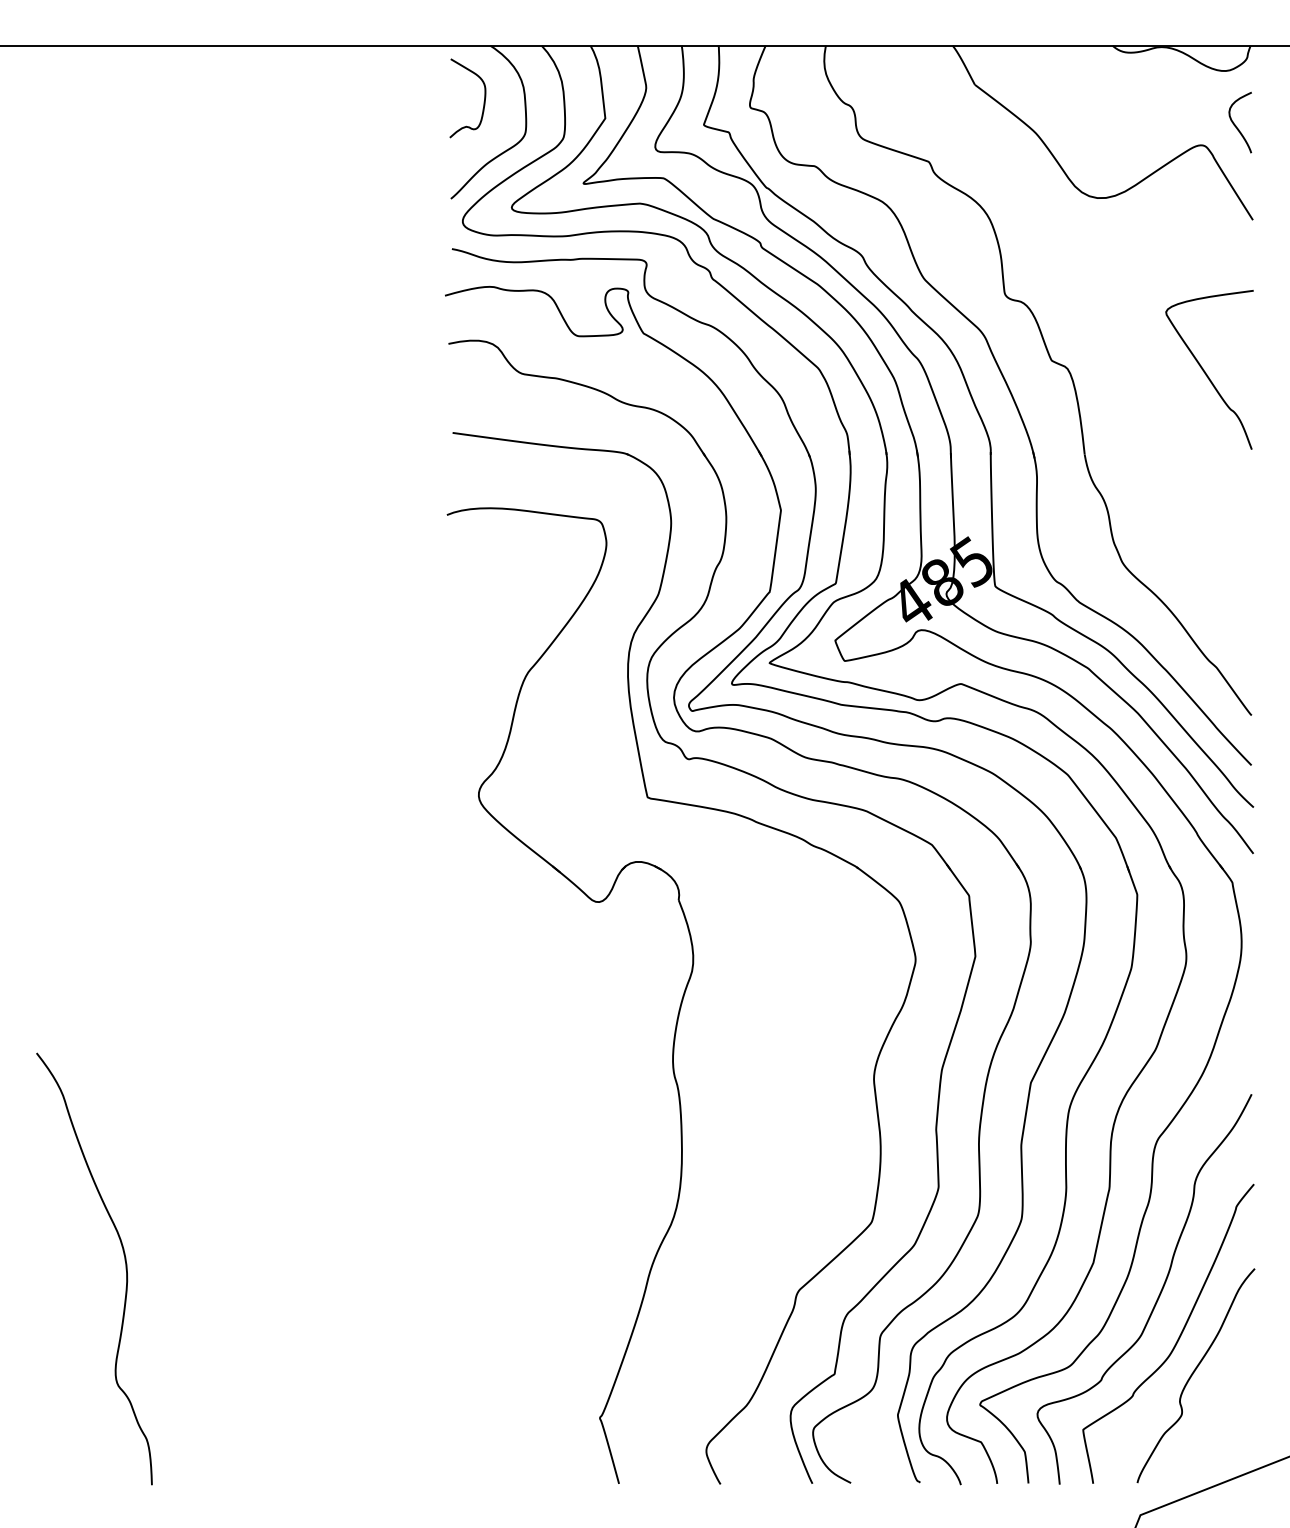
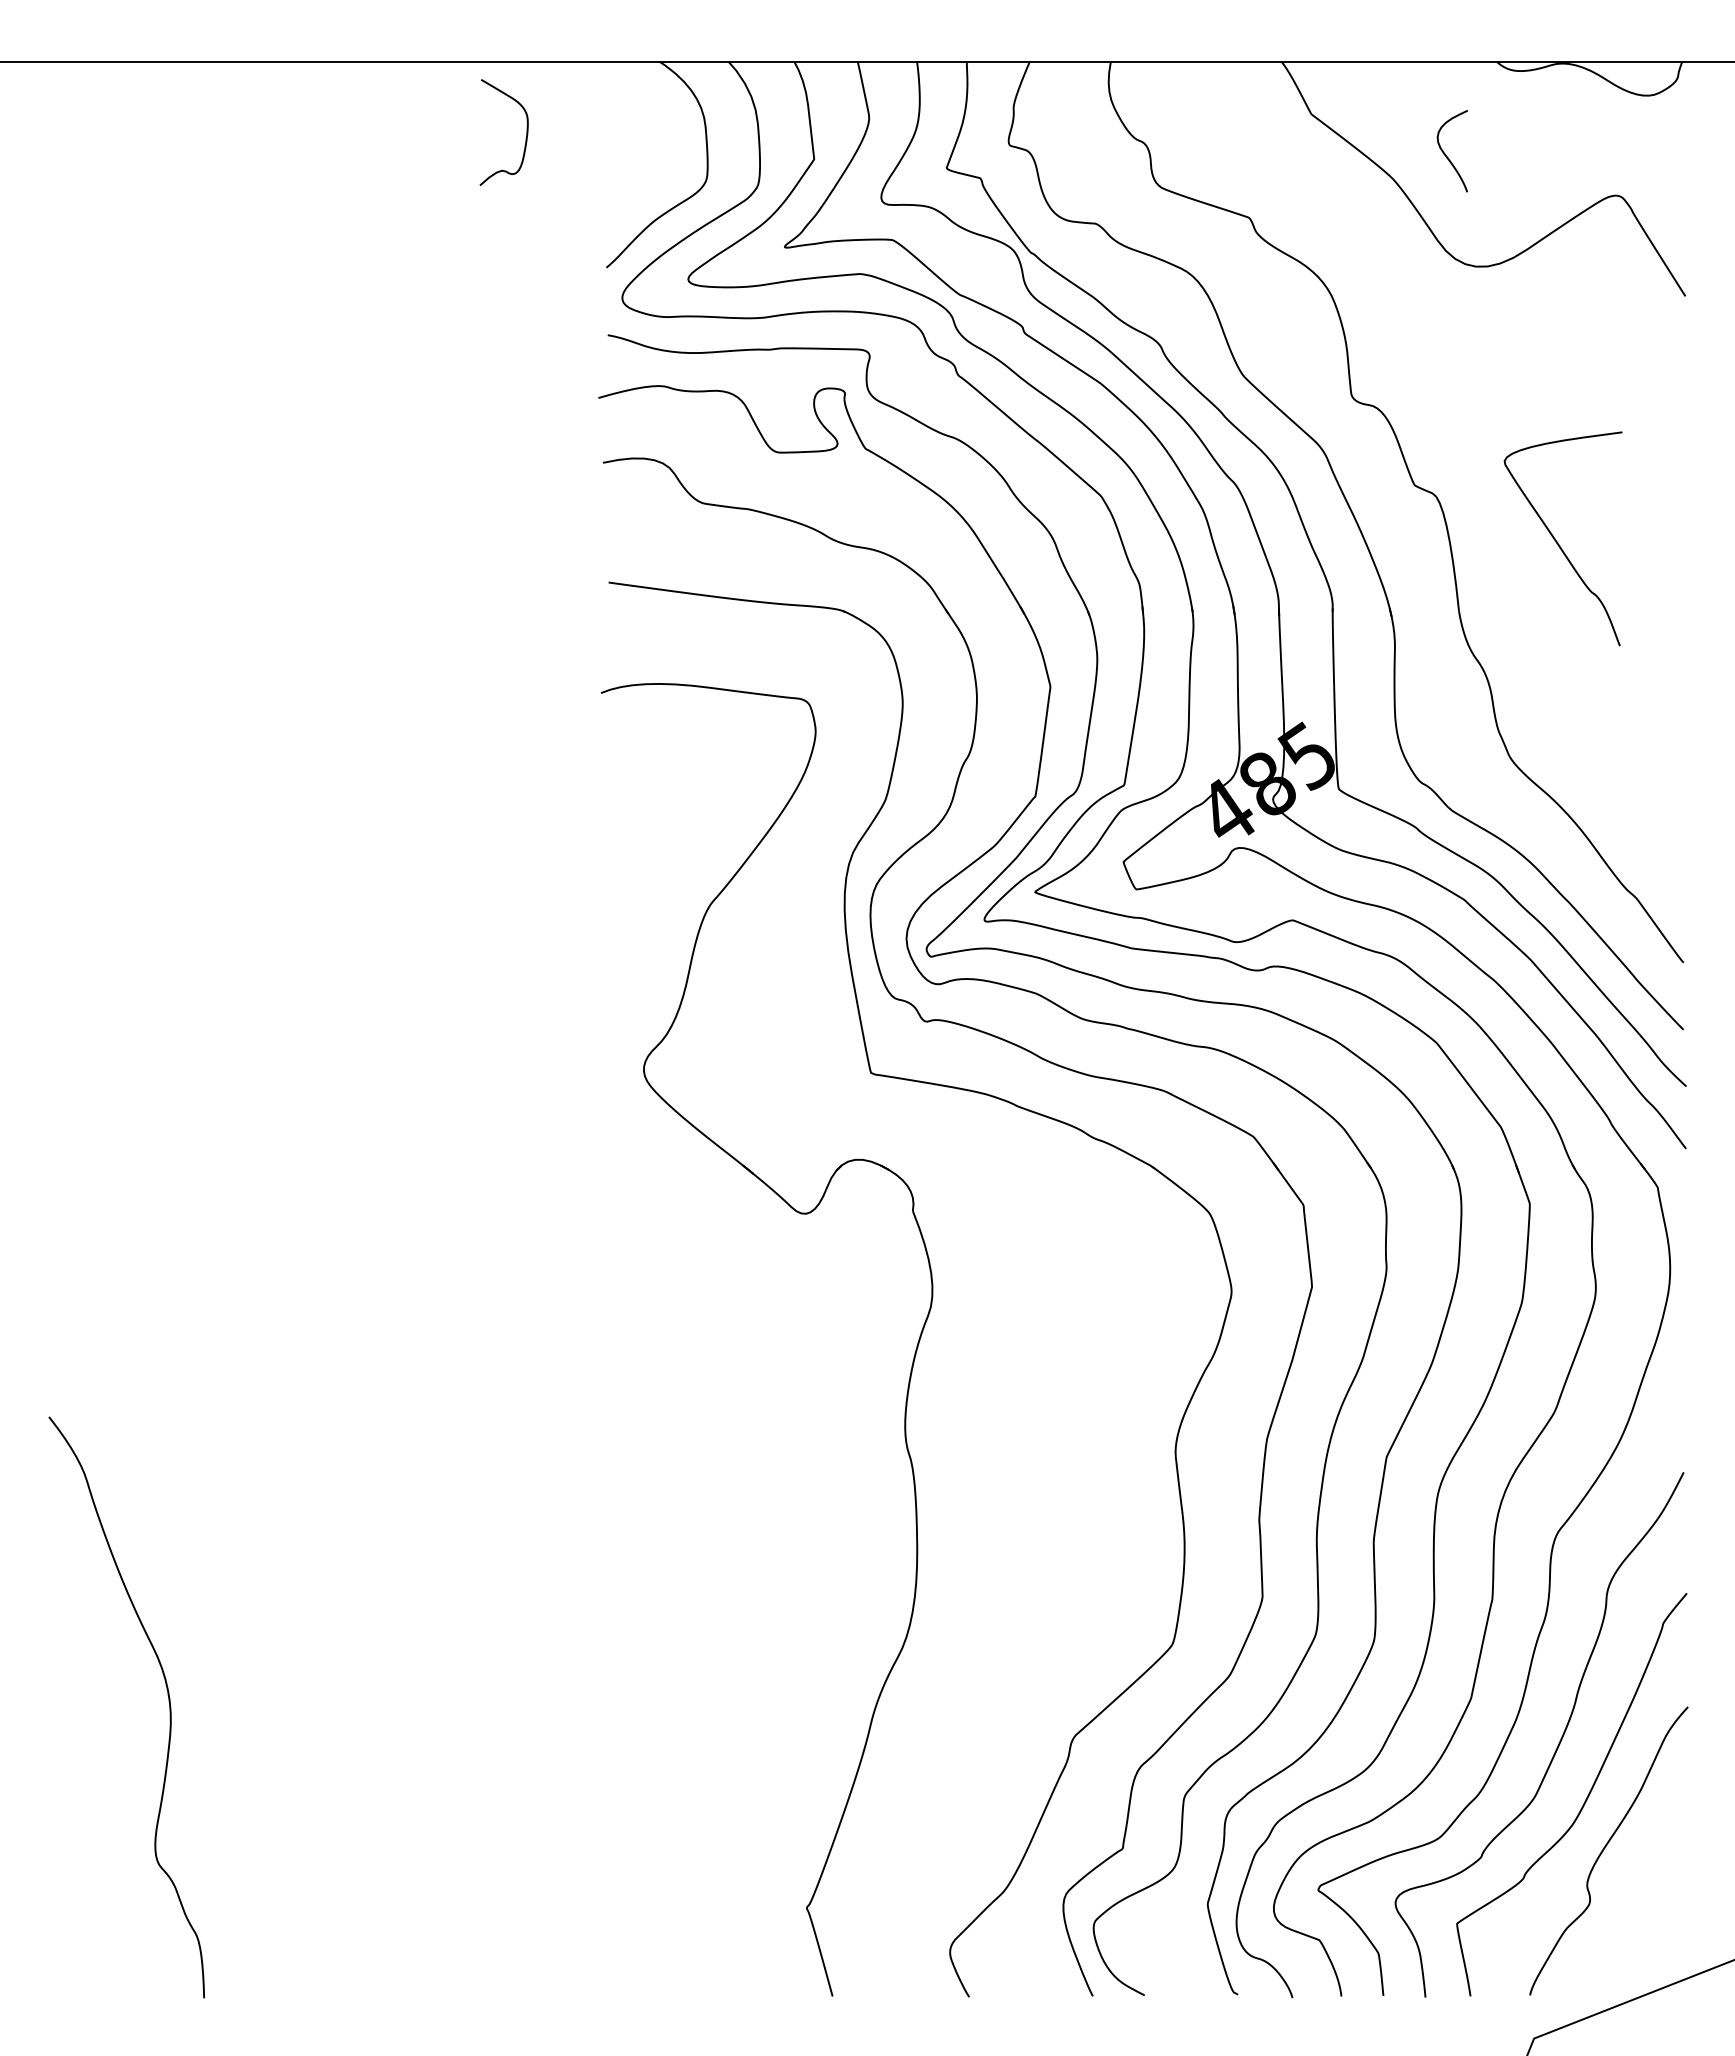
curve: (483, 102) -> (525, 138), moved
curve: (1235, 125) -> (1446, 154), moved
curve: (1205, 371) -> (1557, 541), moved

